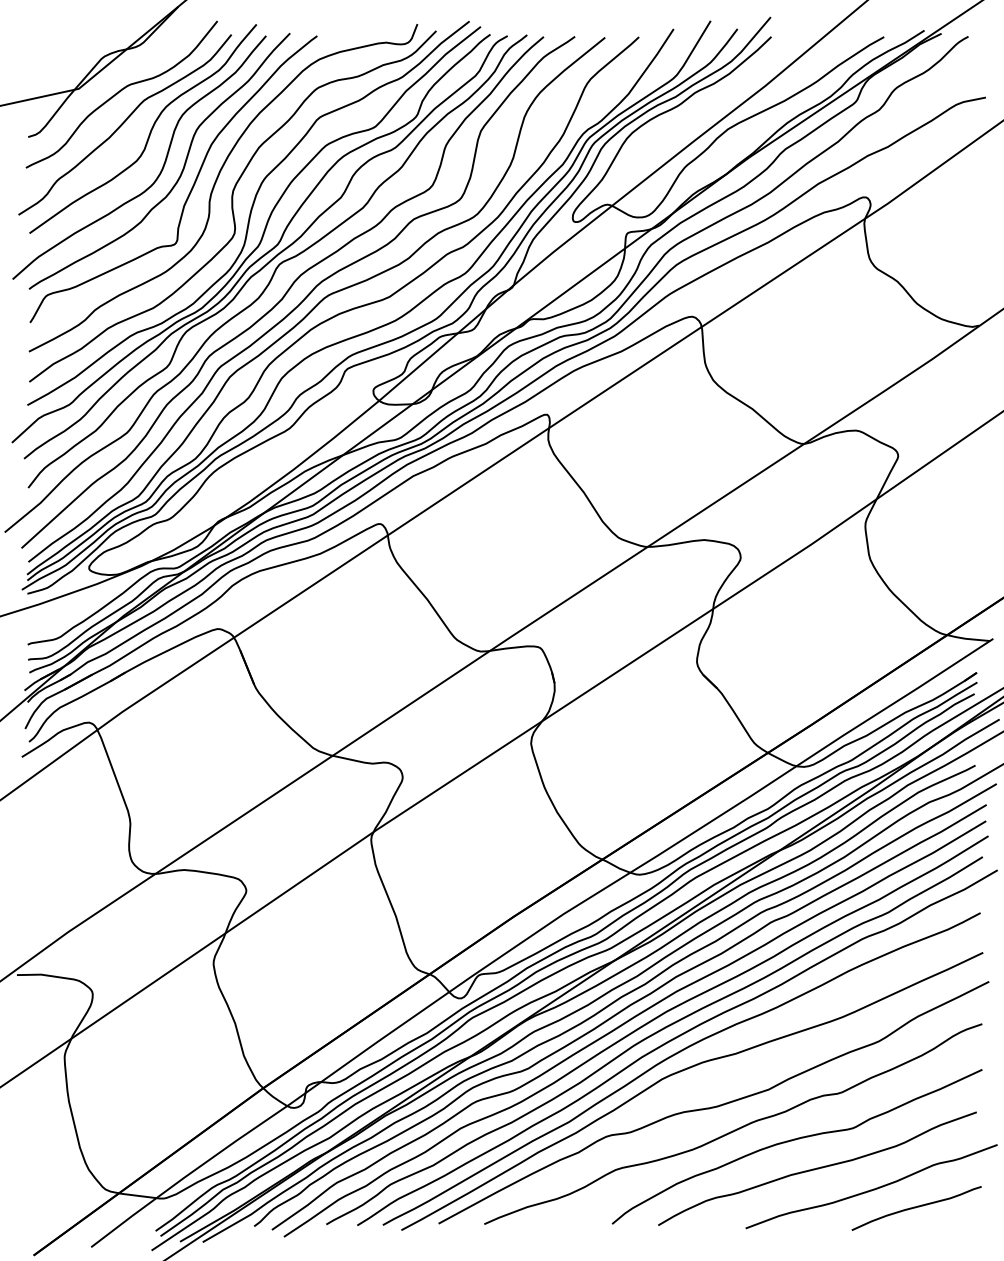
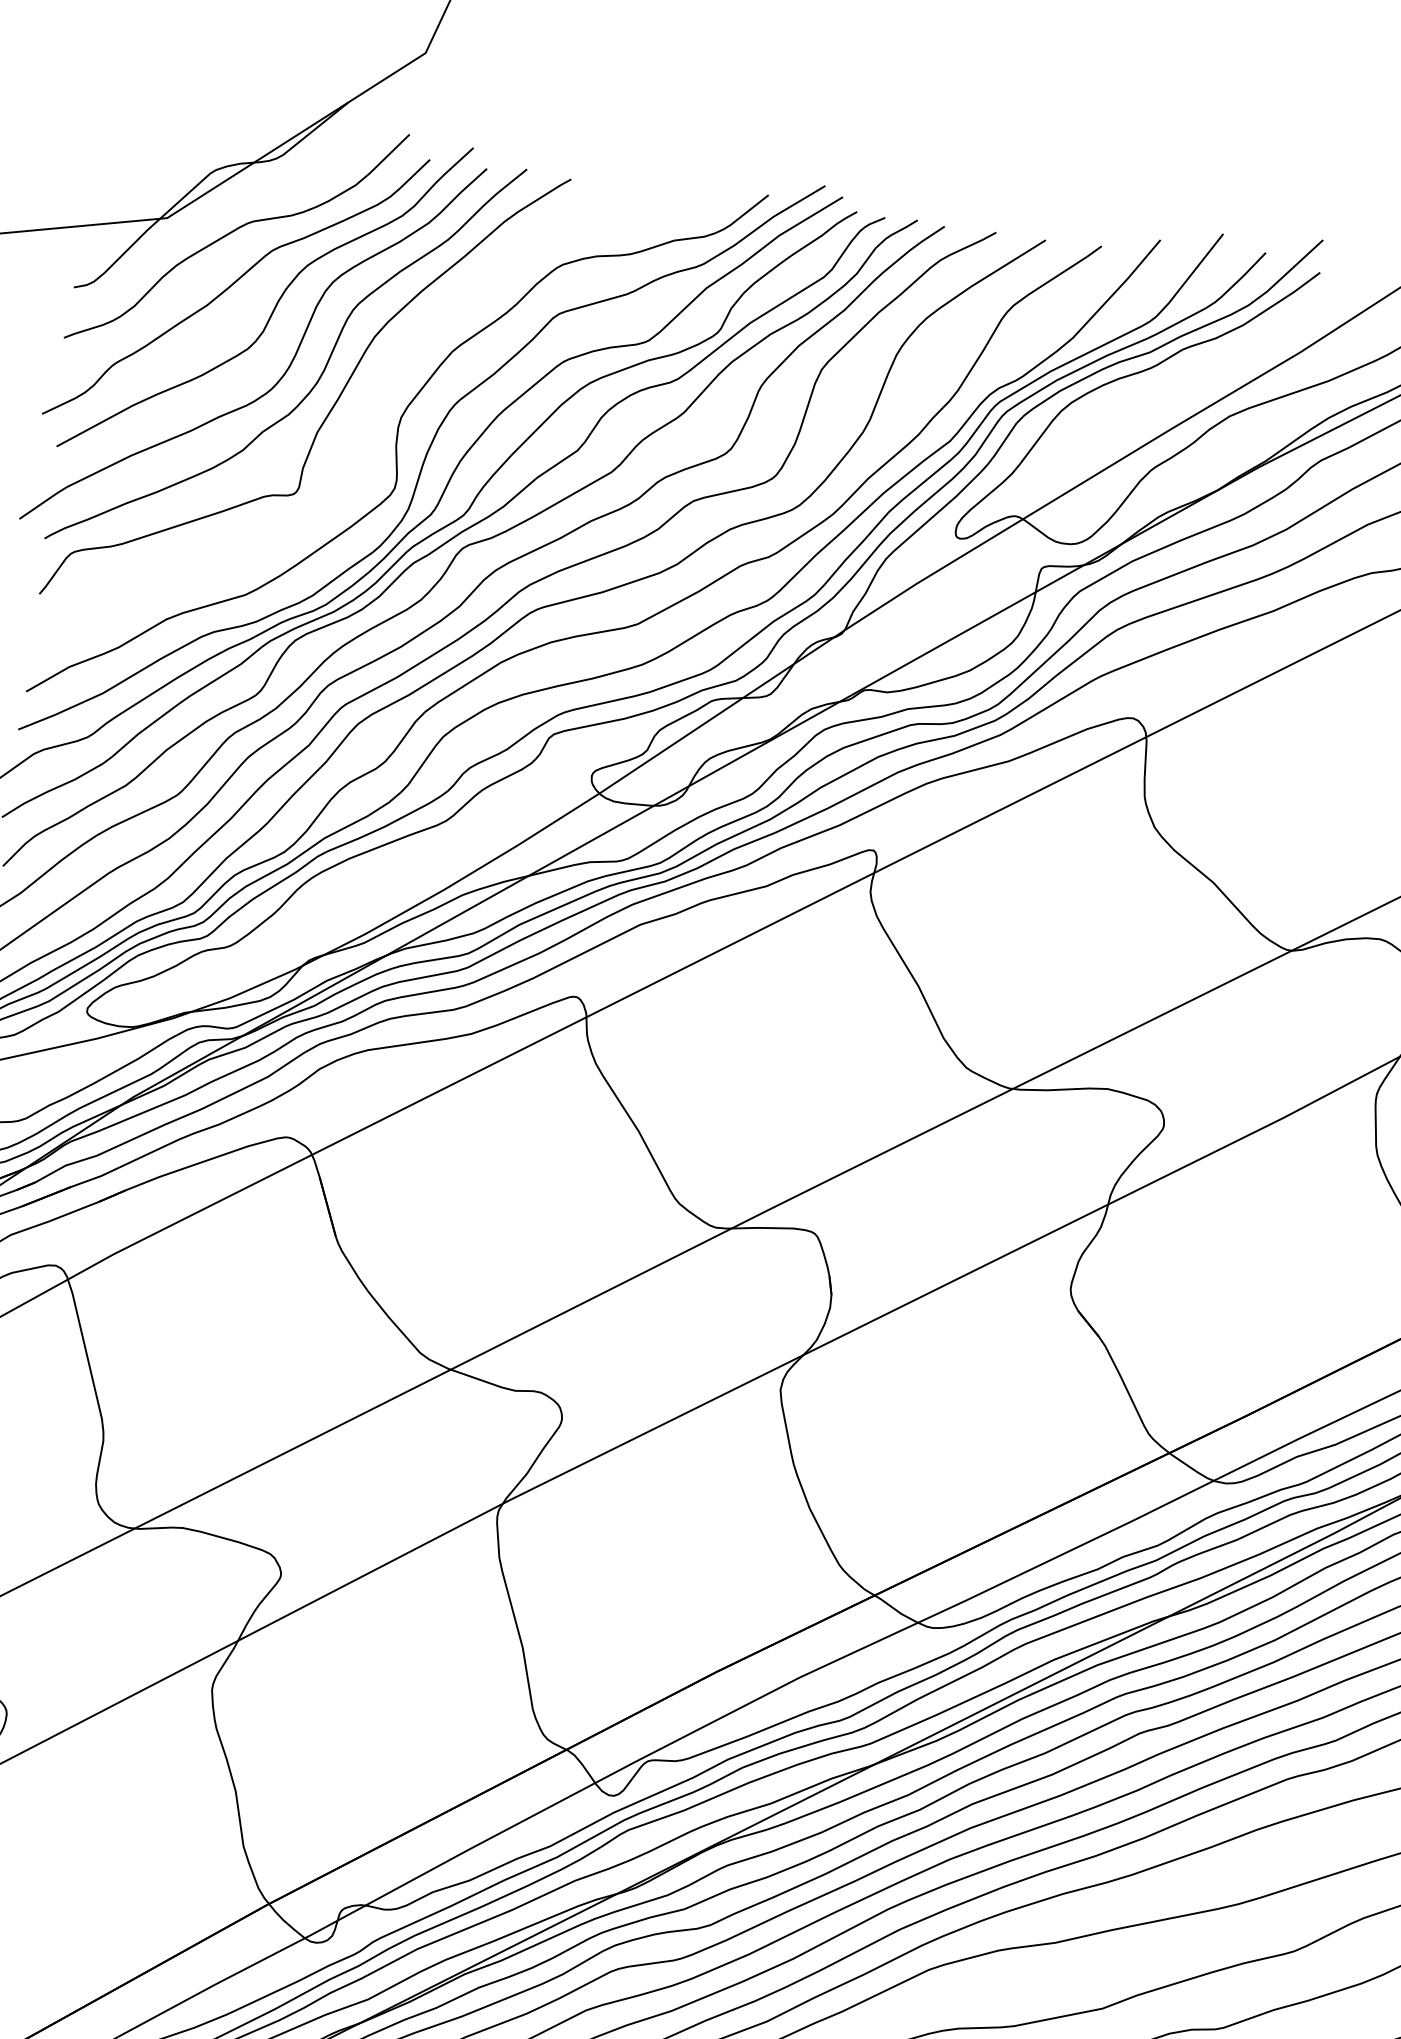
curve: (215, 185) -> (373, 405), removed

